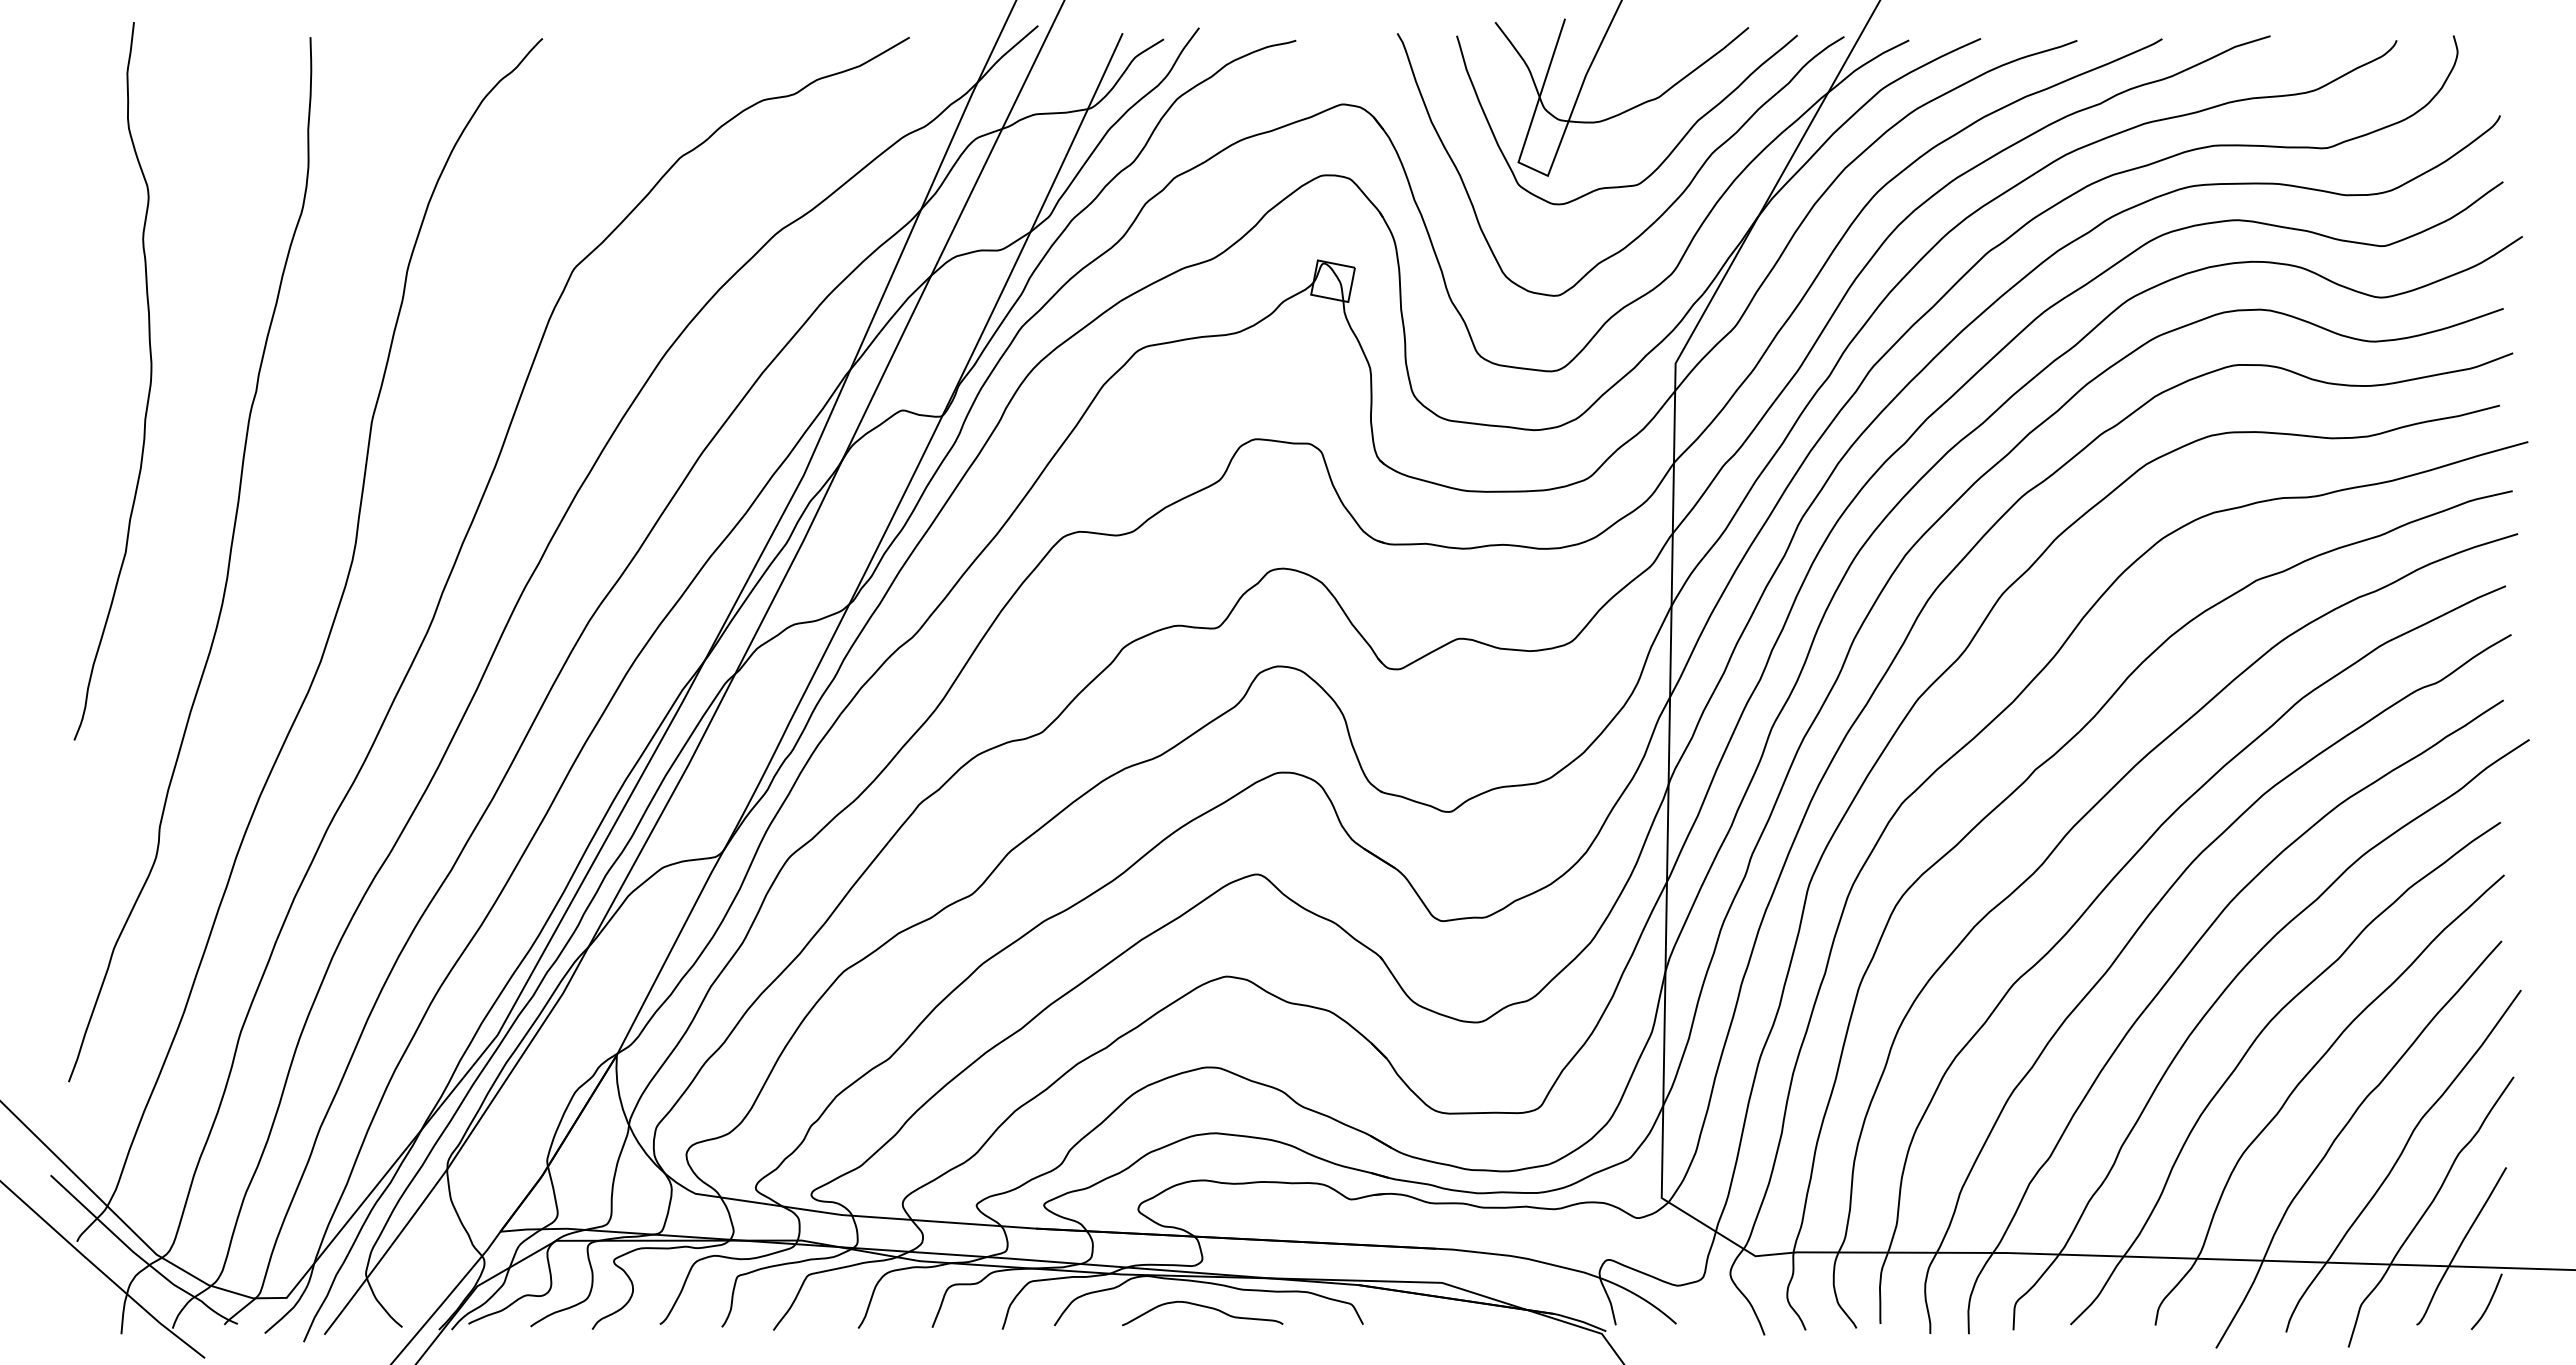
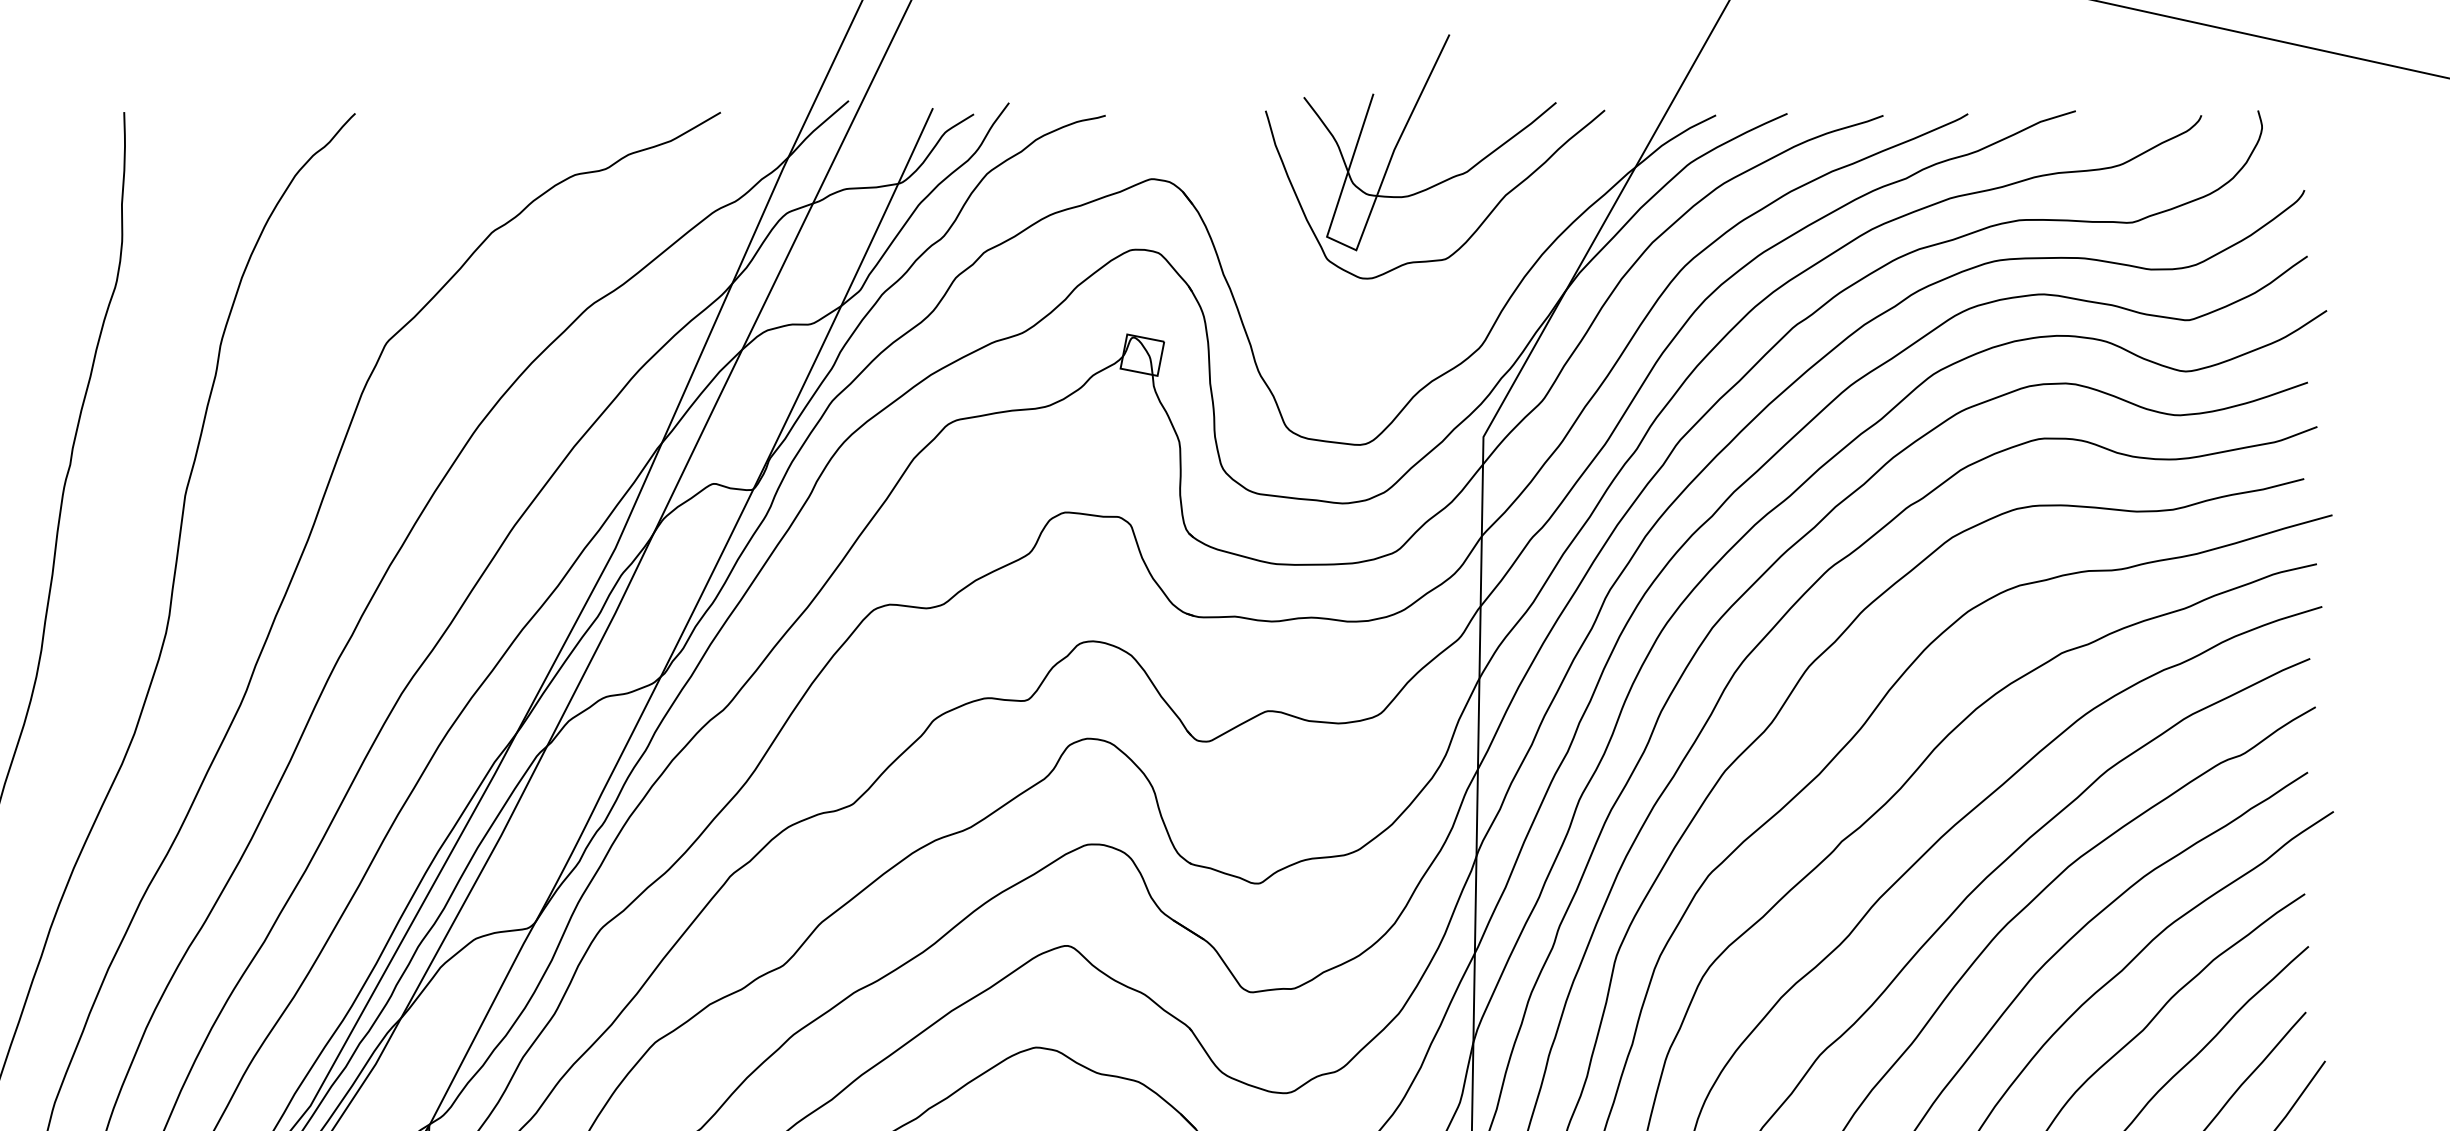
curve: (1667, 207) -> (1475, 281), removed

